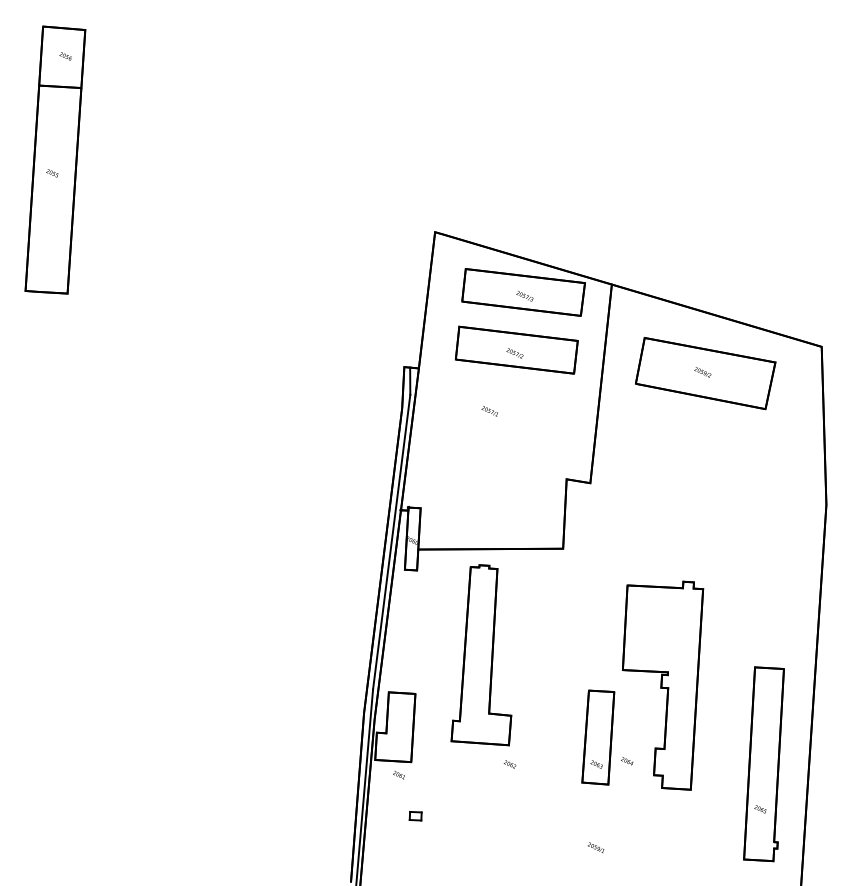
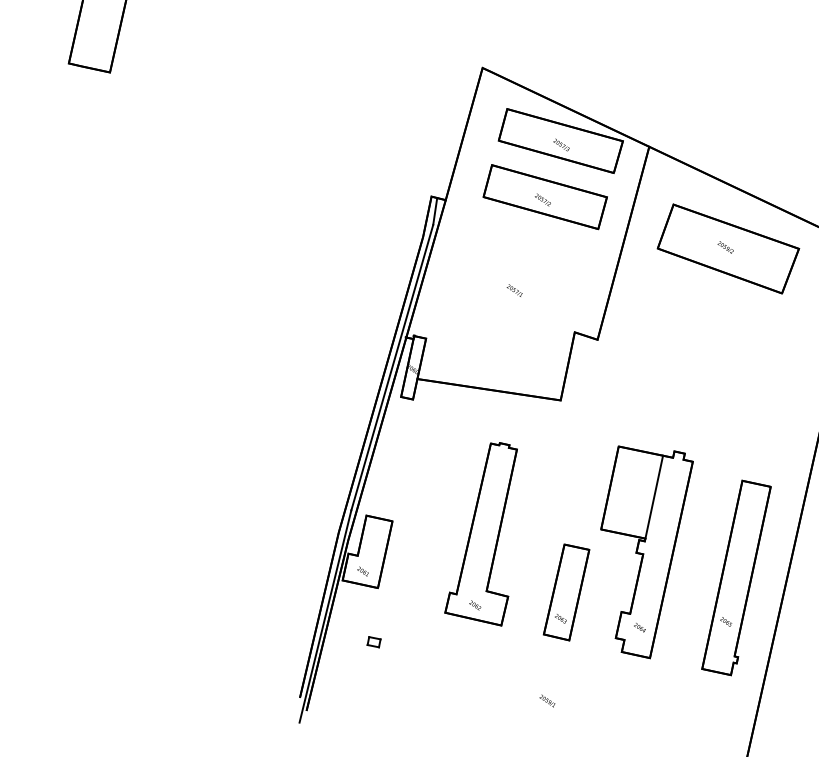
text: (489, 411) -> (514, 290), moved
line: (670, 629) -> (654, 496), added
part: (481, 655) -> (487, 532), moved
text: (627, 761) -> (640, 628), moved
part: (763, 764) -> (735, 578), moved
text: (398, 775) -> (362, 571), moved

